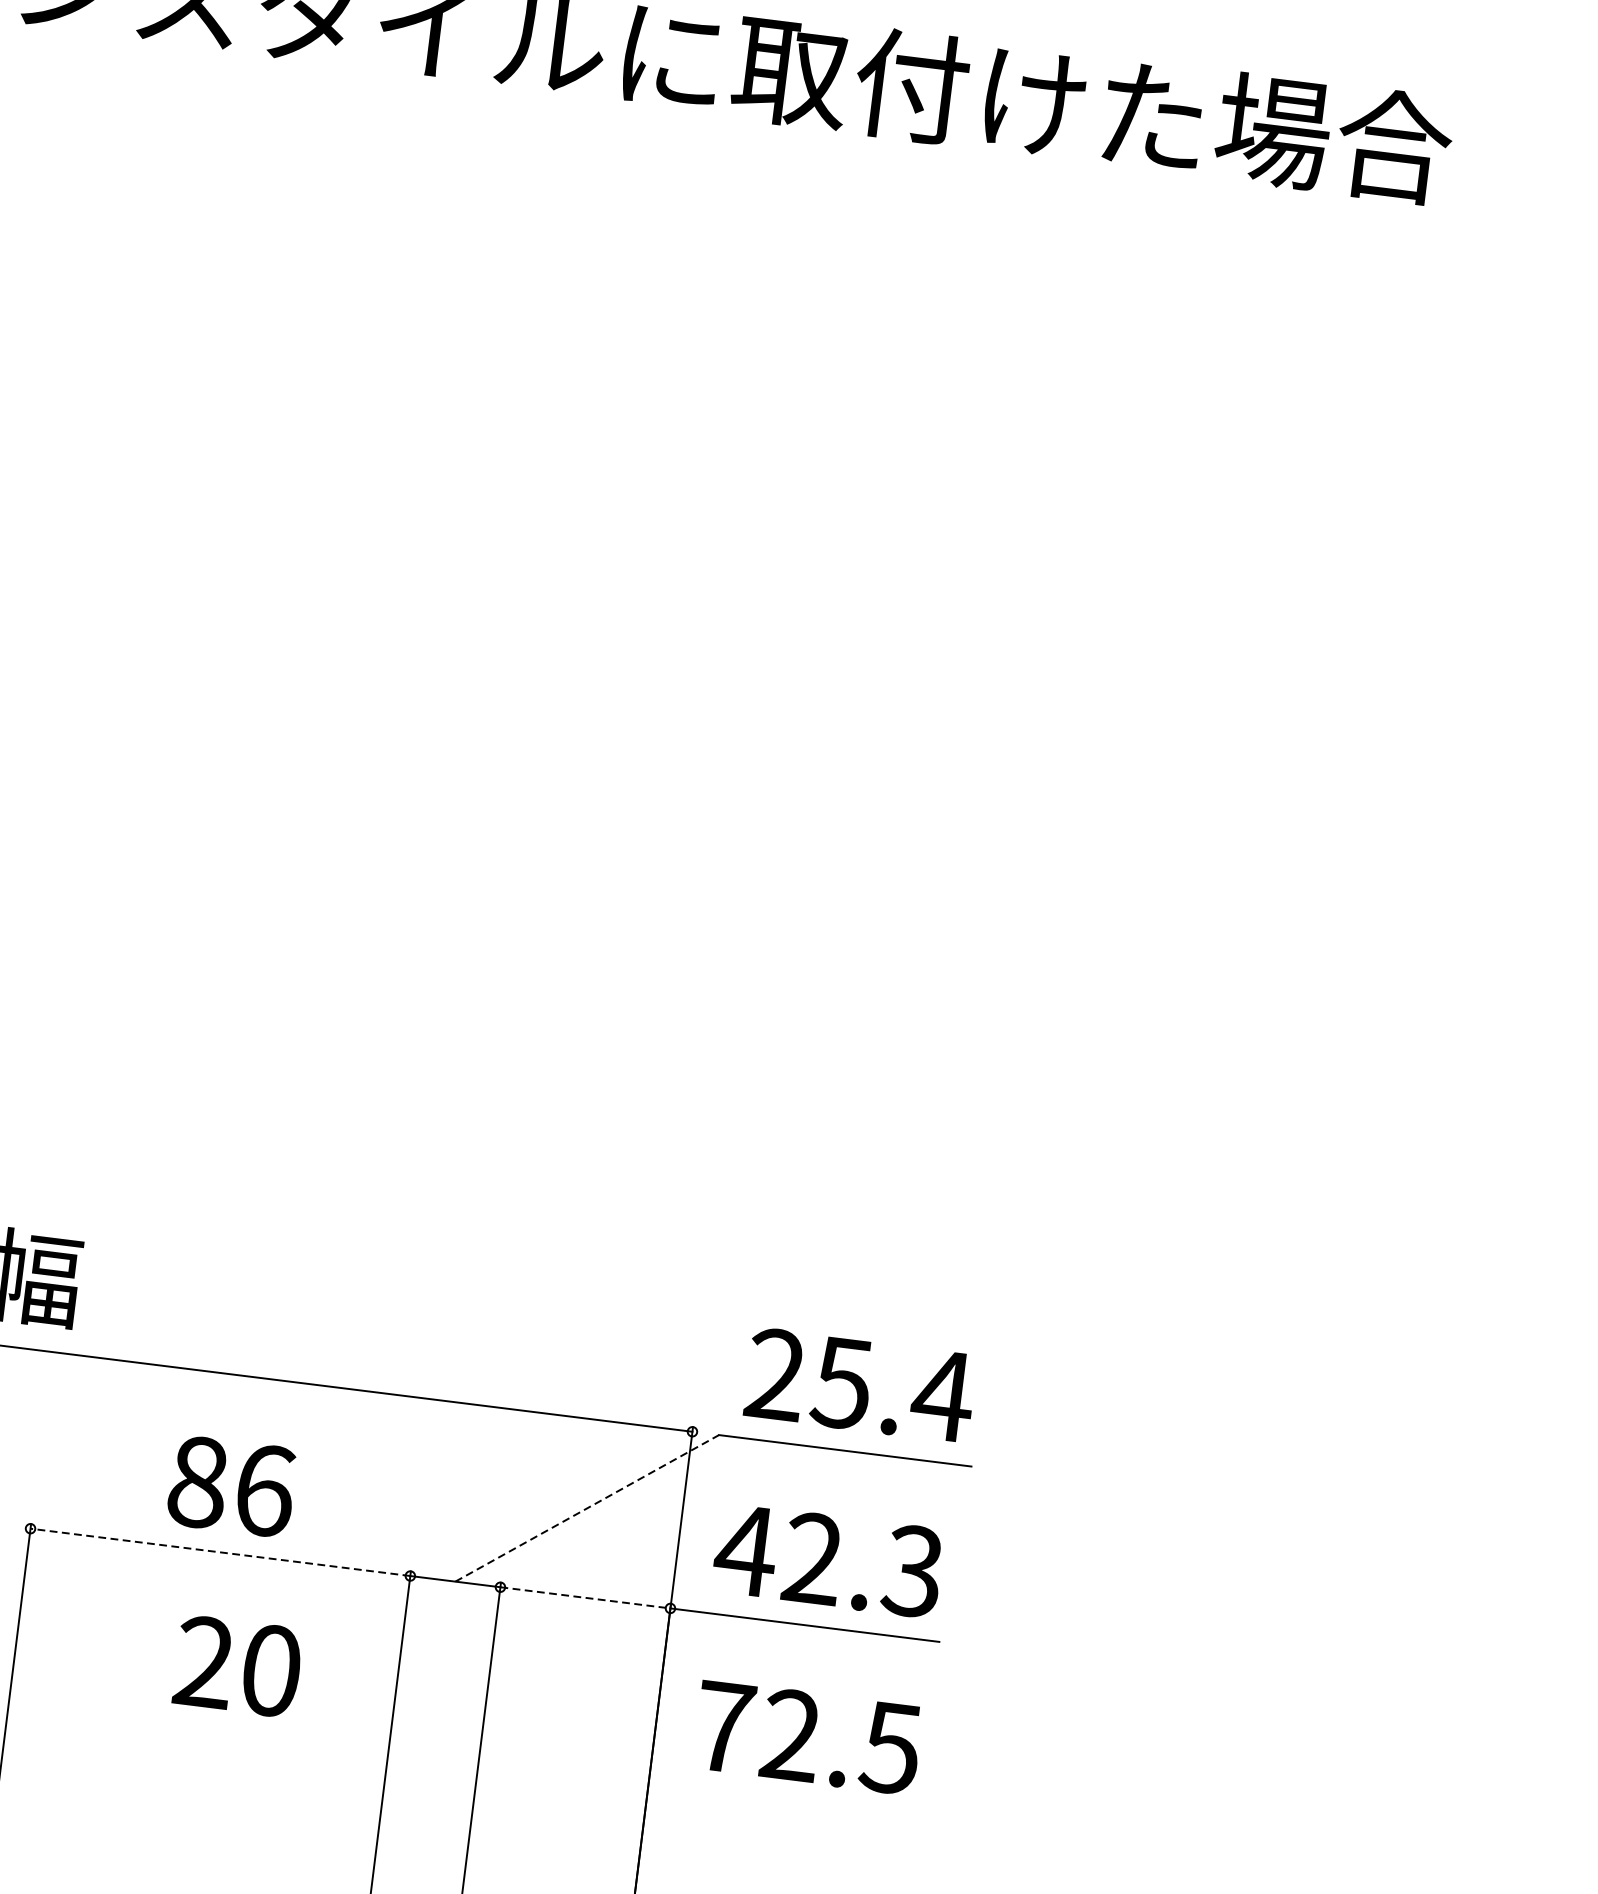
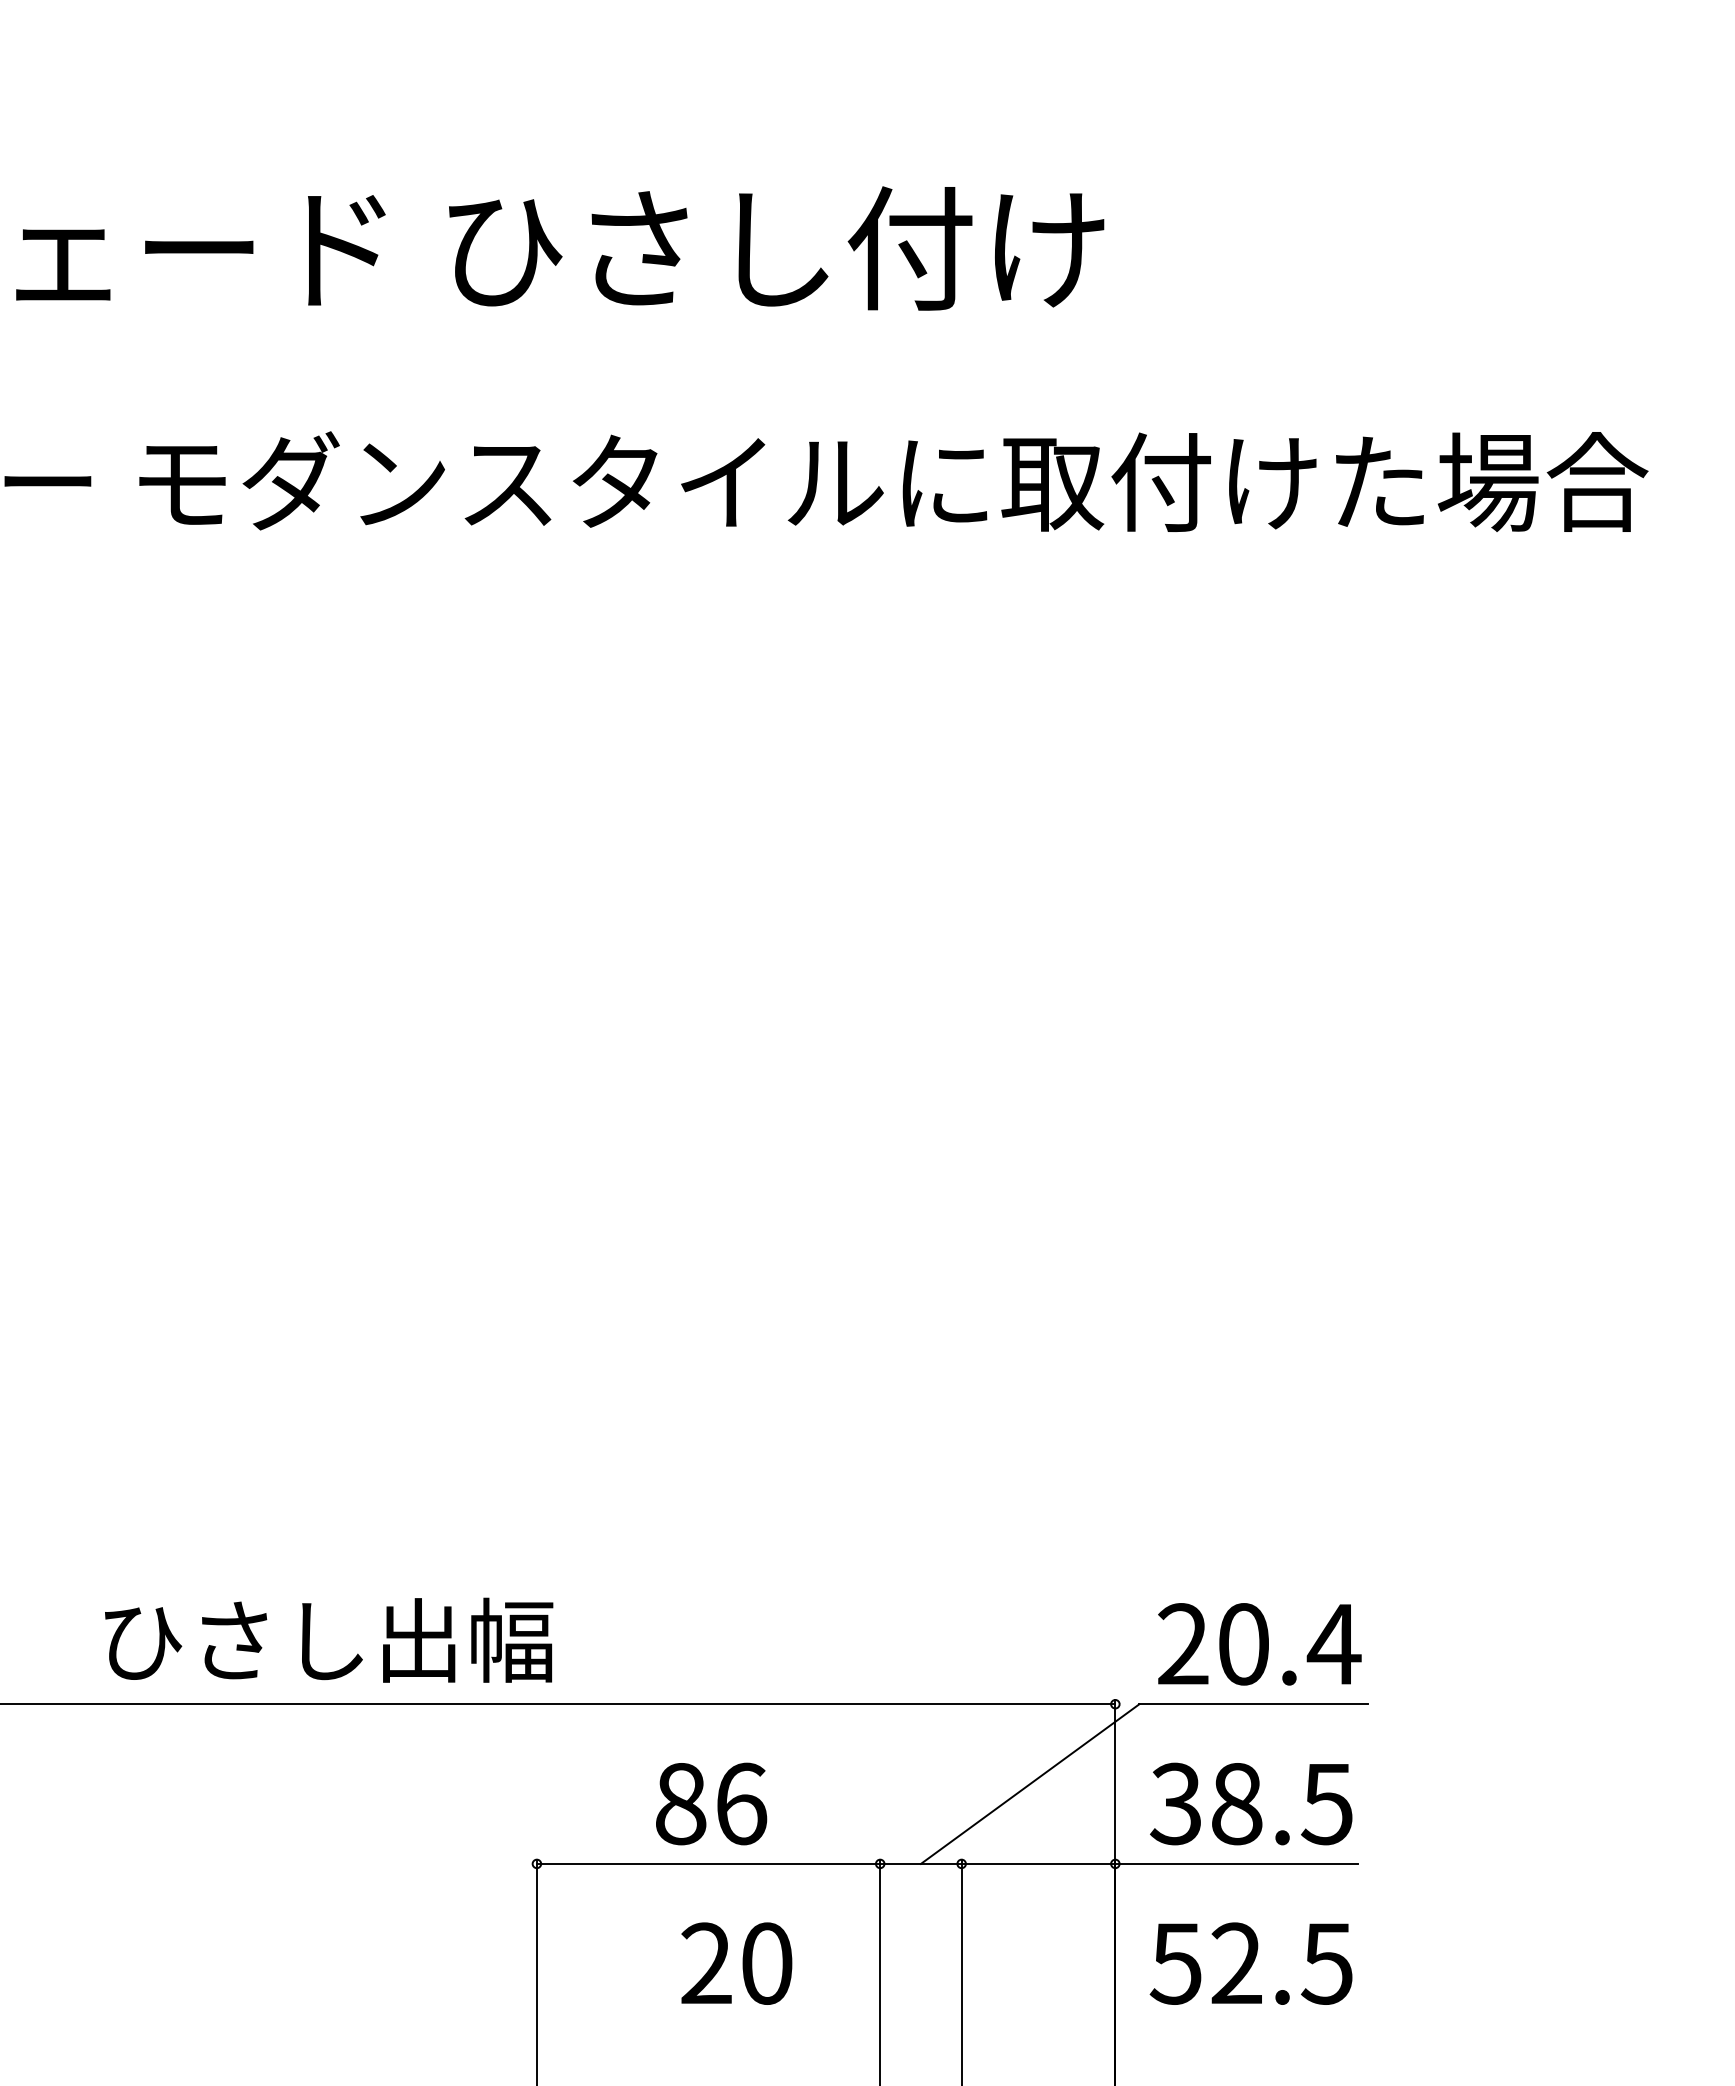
text: (841, 1383) -> (1242, 1644), 25.4 -> 20.4
line: (587, 1507) -> (1030, 1783), dashed -> solid
line: (220, 1551) -> (708, 1863), dashed -> solid
text: (828, 1560) -> (1250, 1803), 42.3 -> 38.5
line: (585, 1597) -> (1038, 1863), dashed -> solid
text: (723, 1726) -> (1175, 1963), 72.5 -> 52.5

